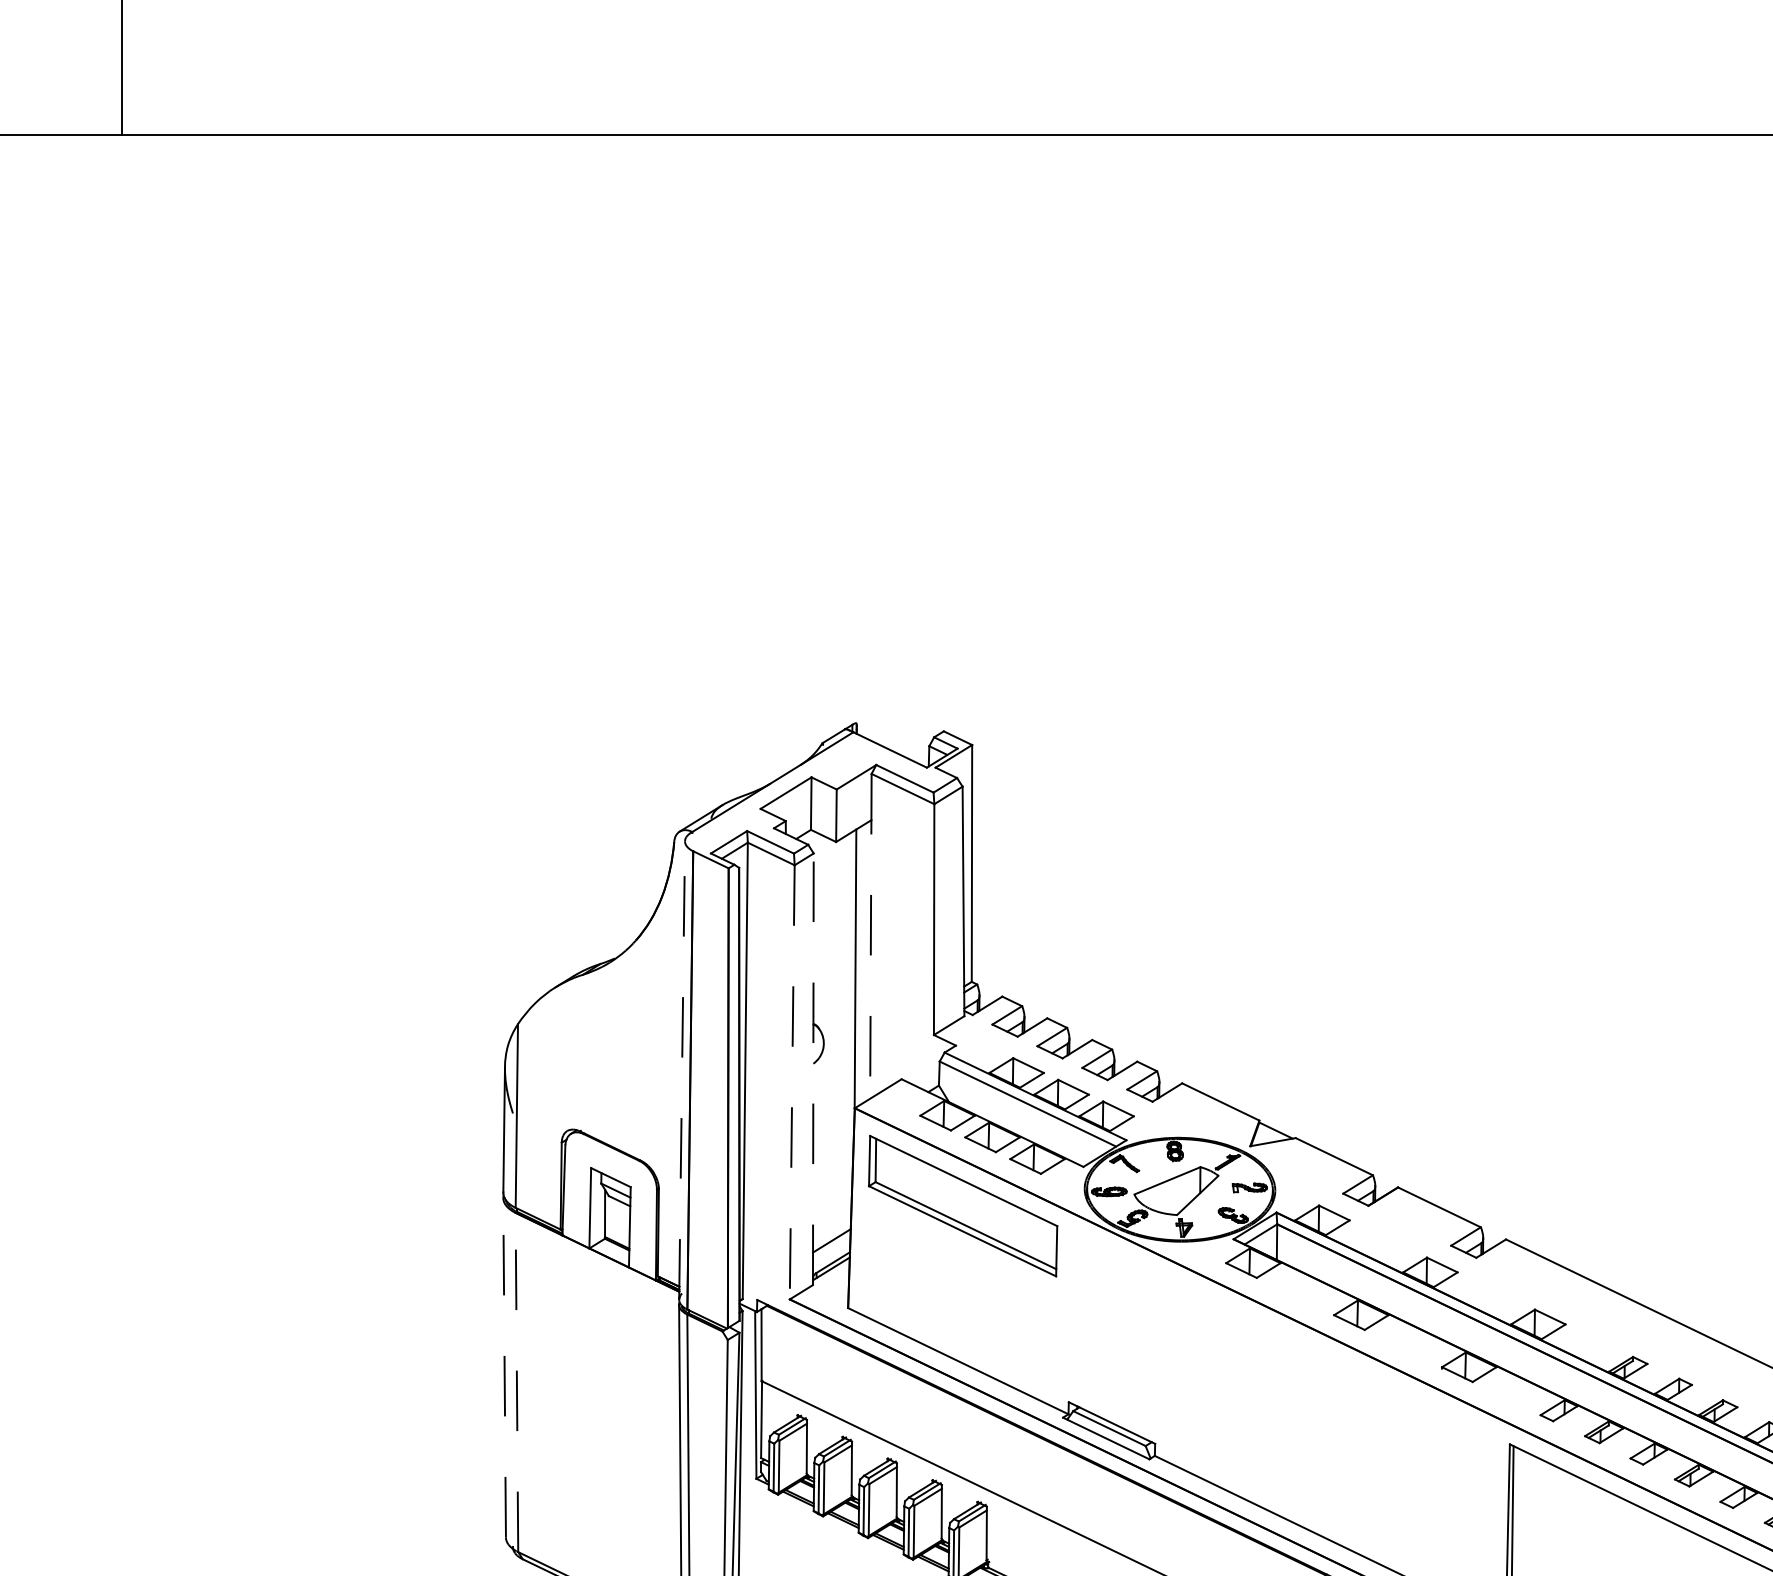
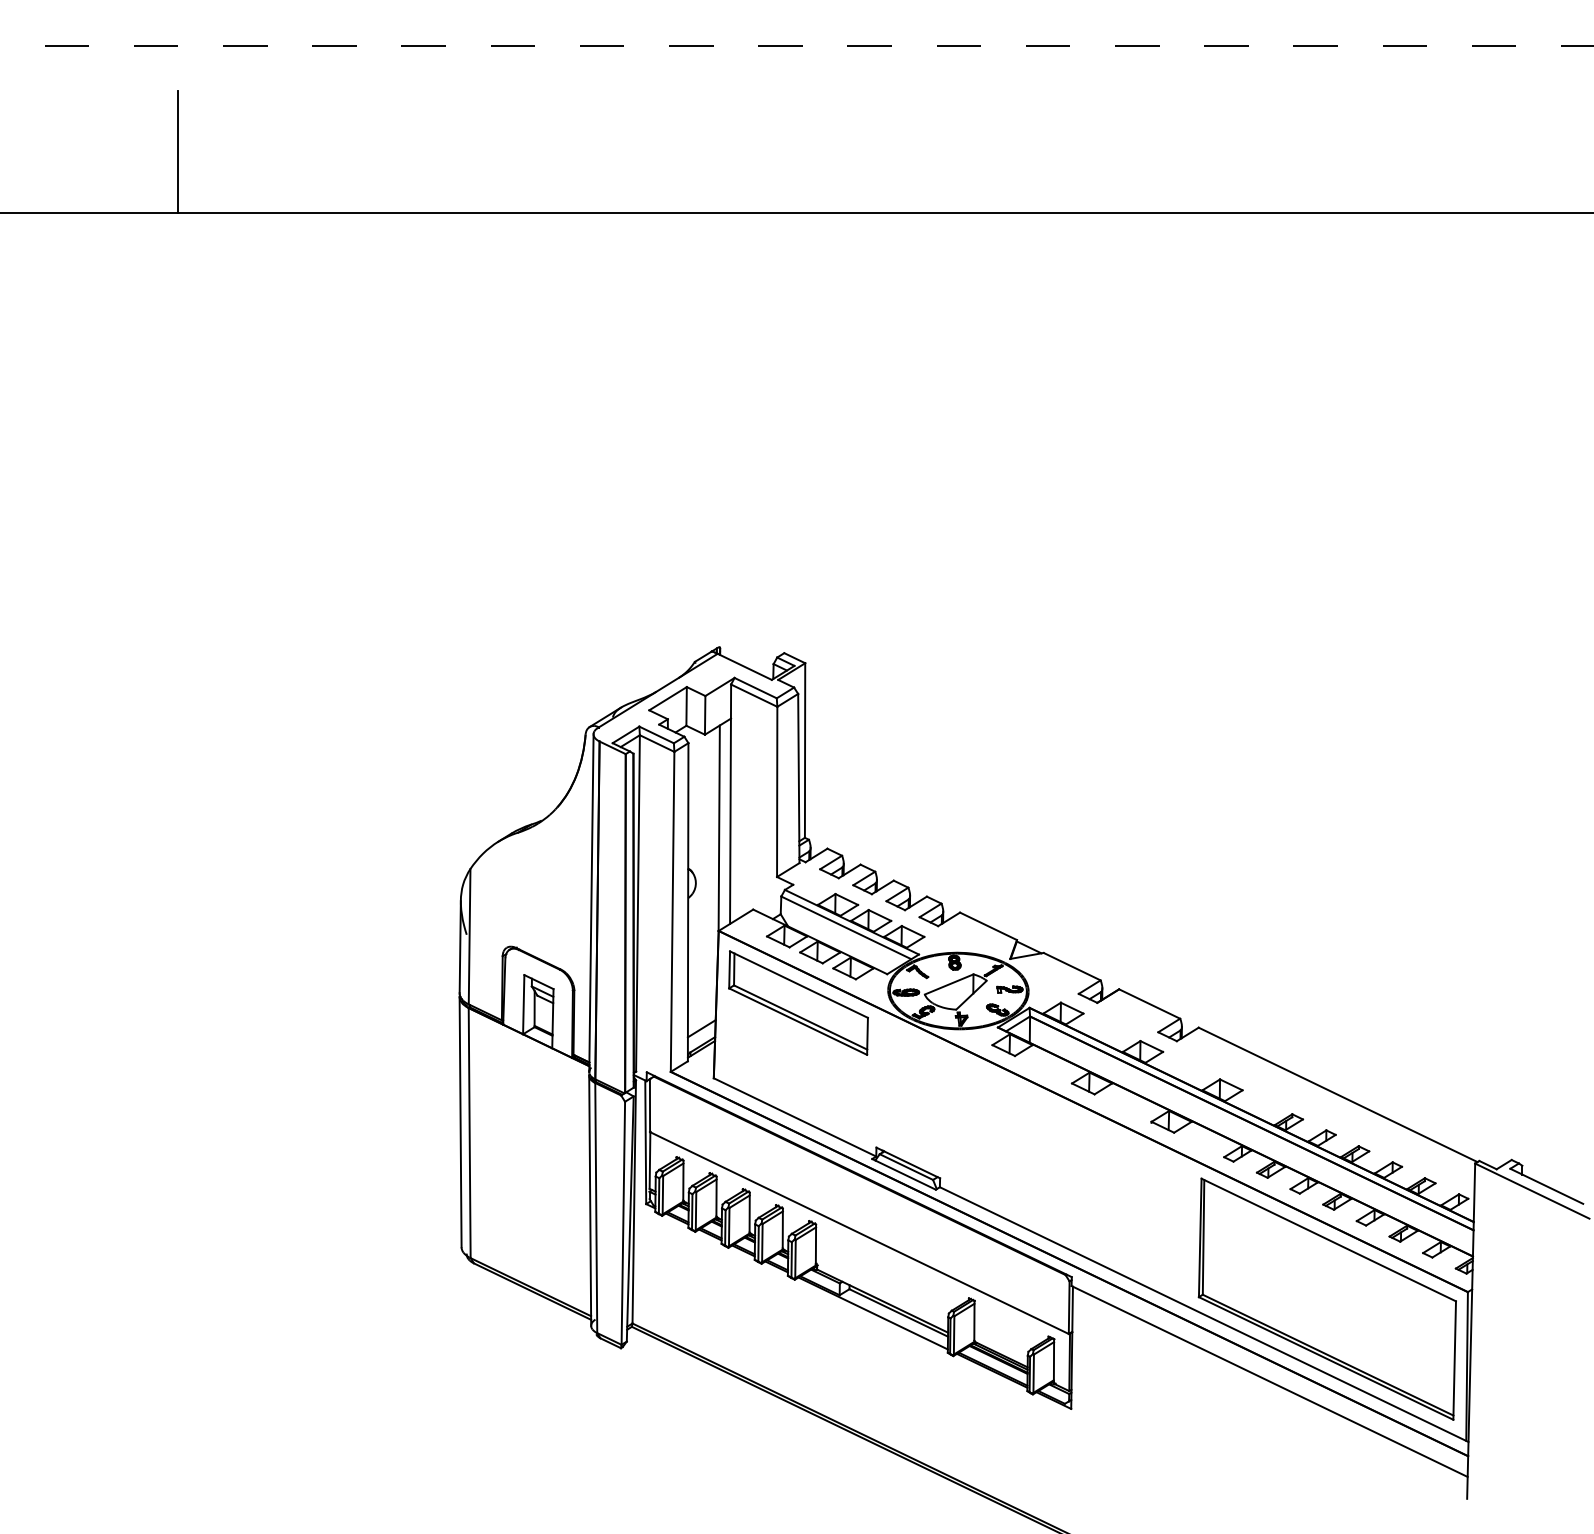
line: (870, 936) -> (730, 804), dashed -> solid
line: (813, 1068) -> (688, 901), dashed -> solid
line: (682, 1070) -> (591, 903), dashed -> solid
line: (792, 1083) -> (672, 912), dashed -> solid
line: (504, 1366) -> (460, 1121), dashed -> solid
line: (516, 1381) -> (469, 1132), dashed -> solid

